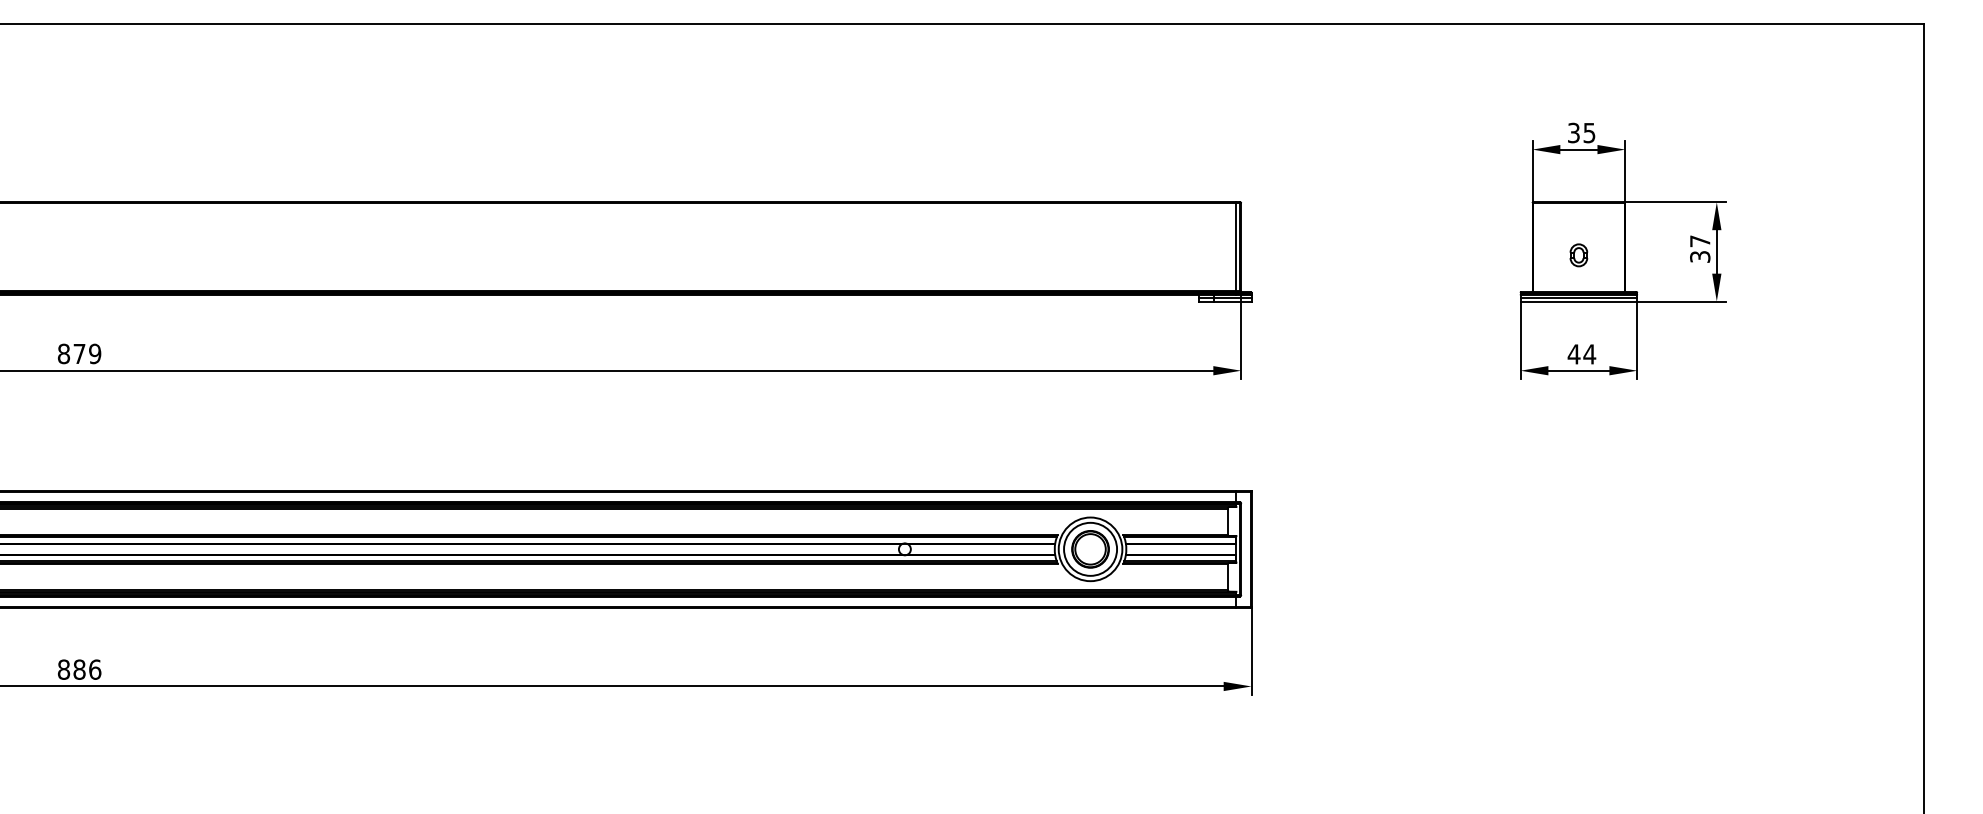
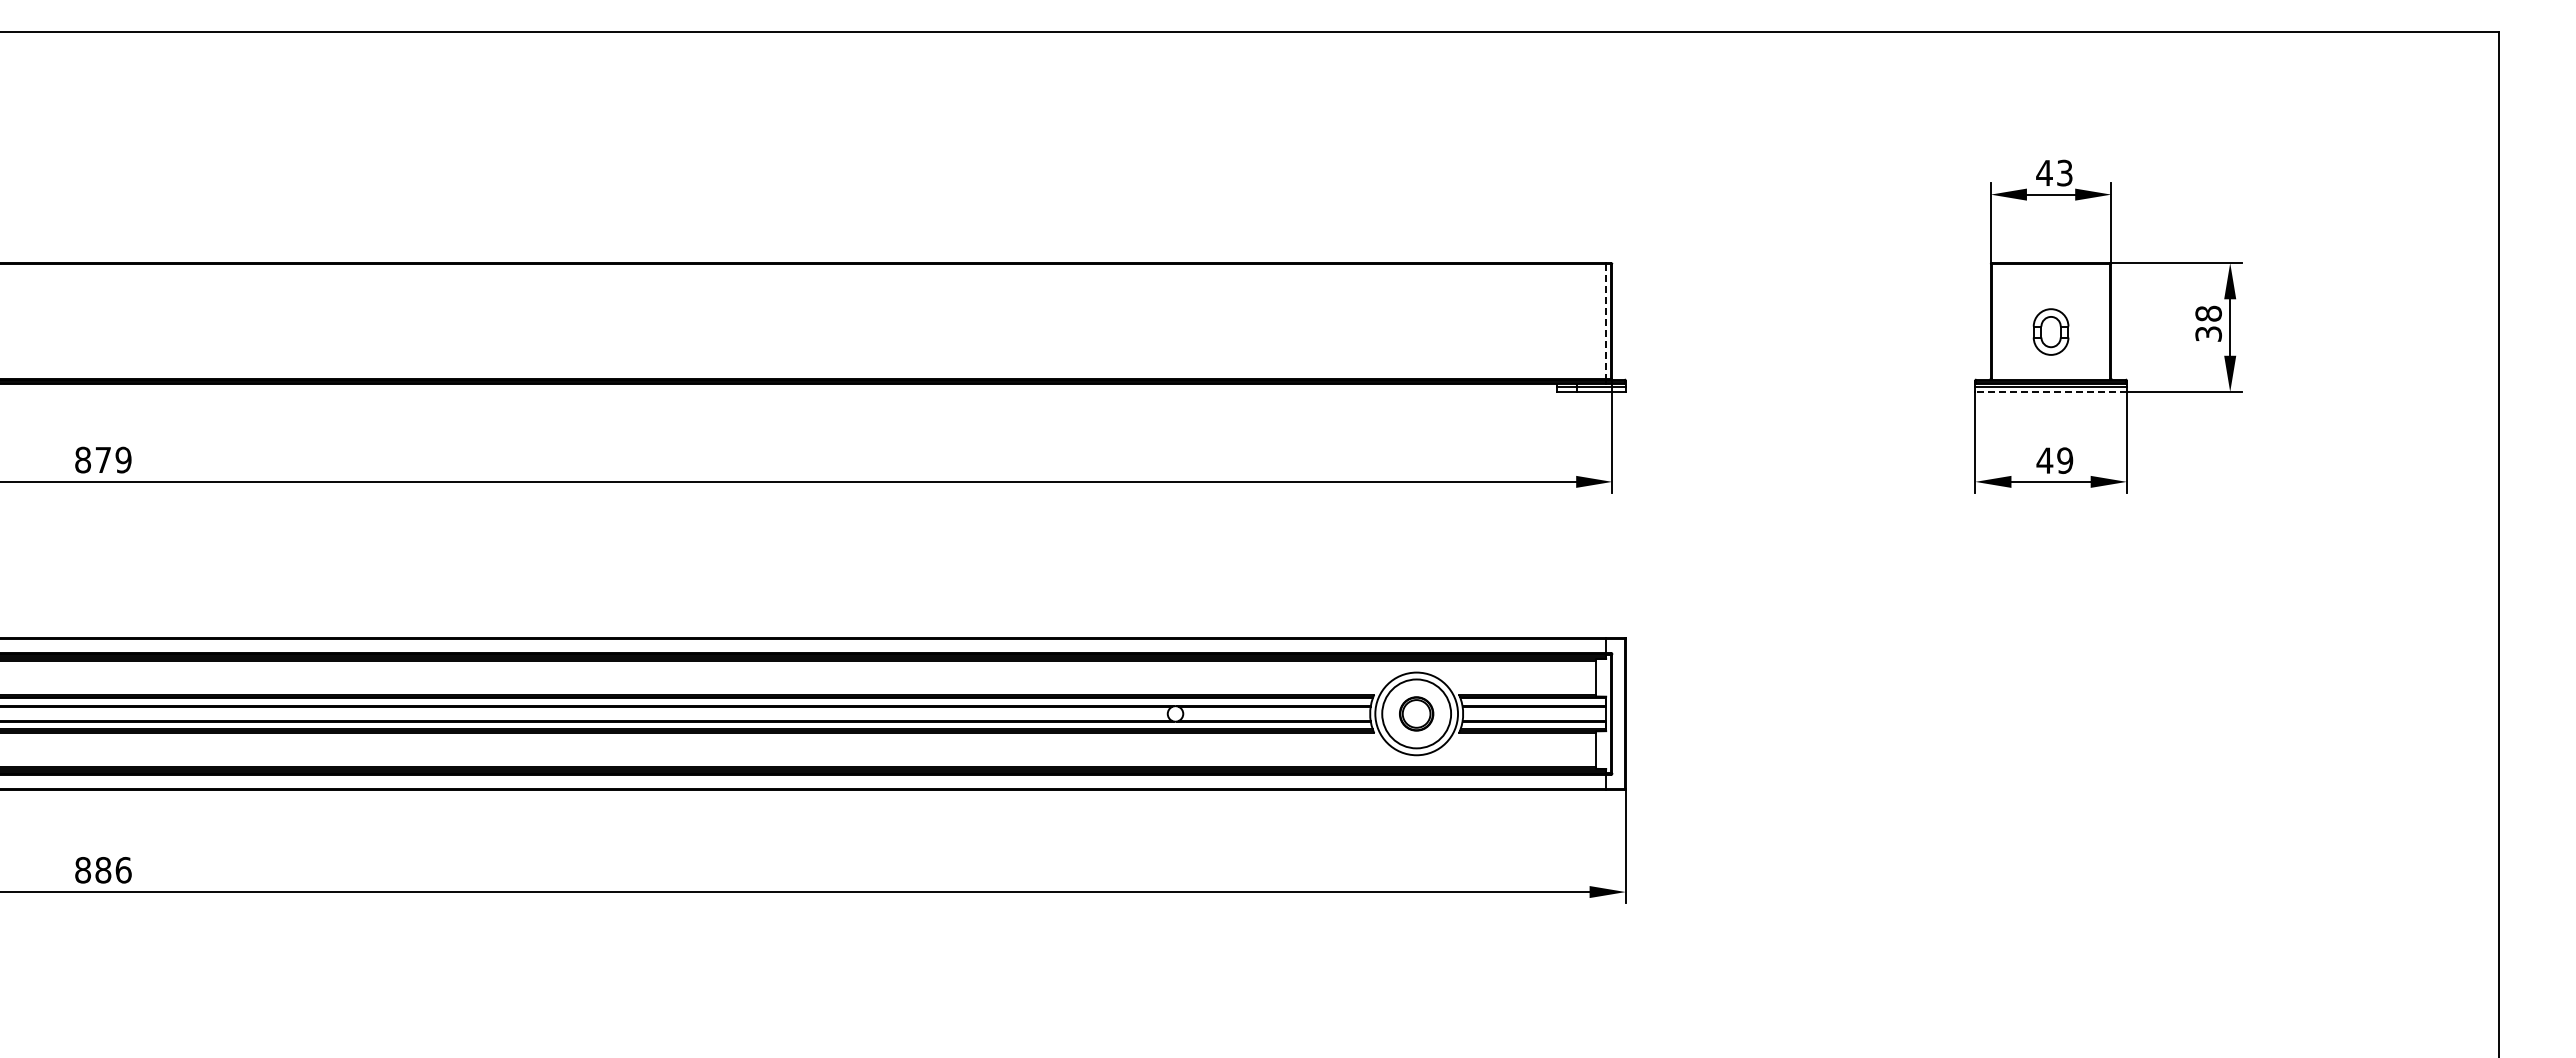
text: (1581, 132) -> (2054, 172), 35 -> 43
text: (1700, 241) -> (2208, 313), 37 -> 38
line: (1236, 247) -> (1606, 321), solid -> dashed
part: (1578, 254) -> (2050, 331), size x1.6
line: (1579, 301) -> (2051, 391), solid -> dashed
text: (1589, 354) -> (2064, 460), 44 -> 49
part: (1090, 549) -> (1416, 713), size x0.7

